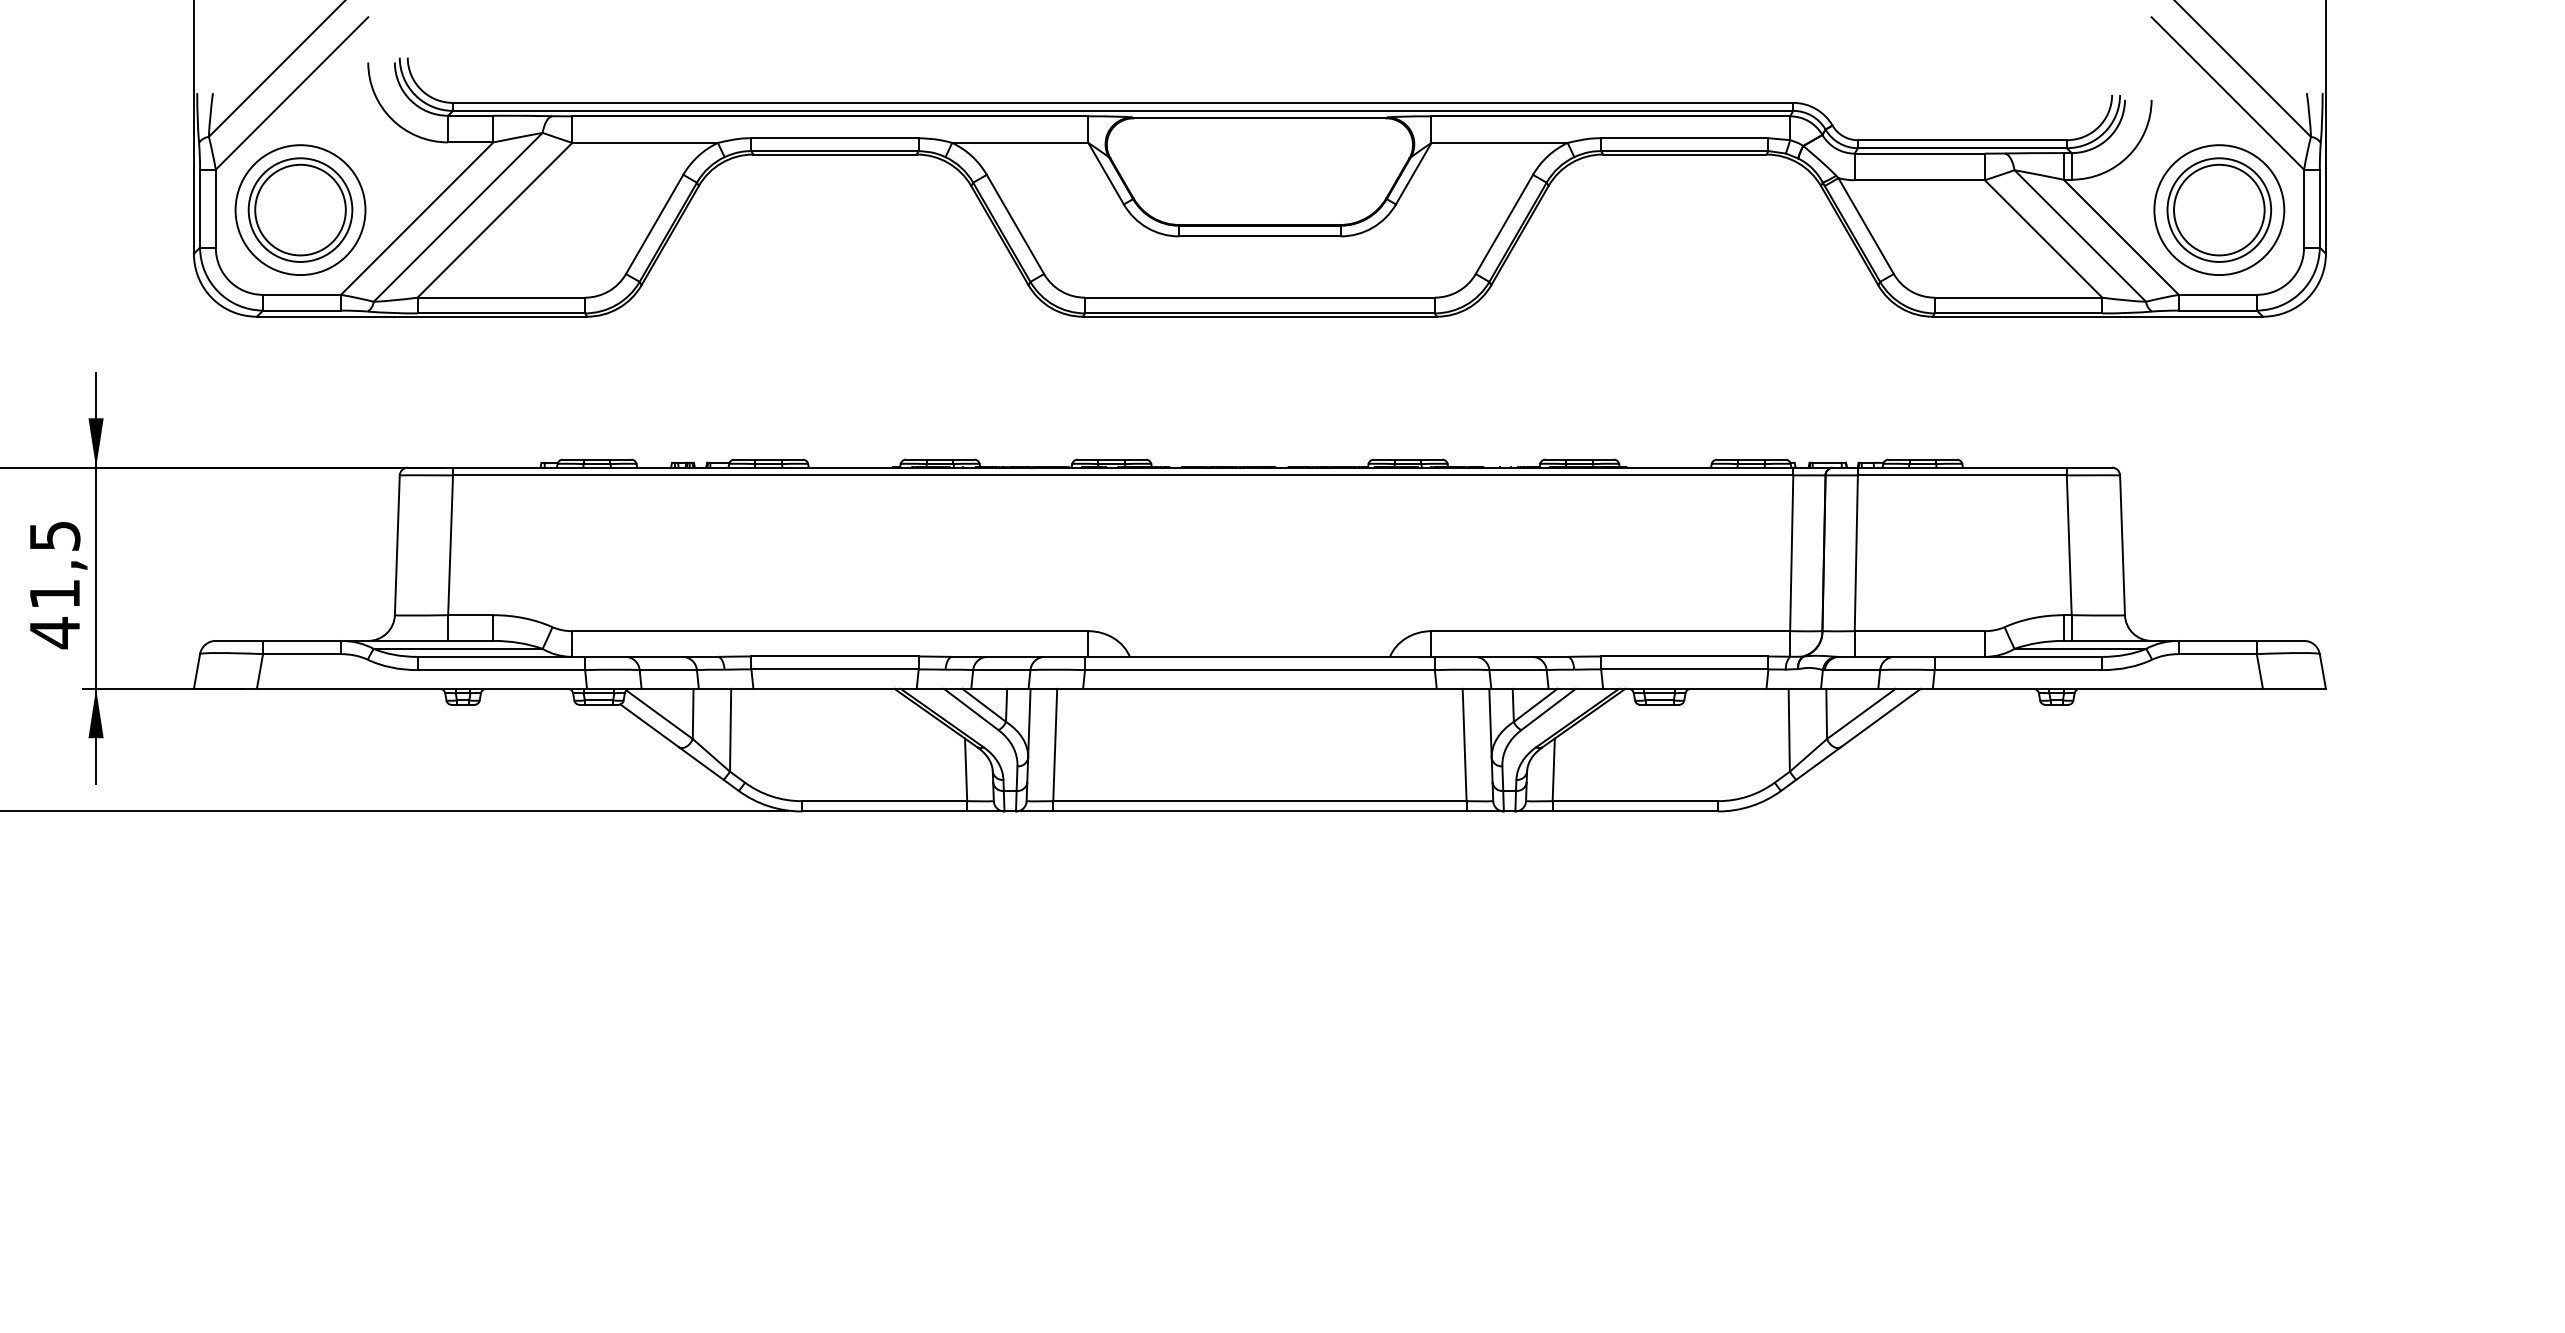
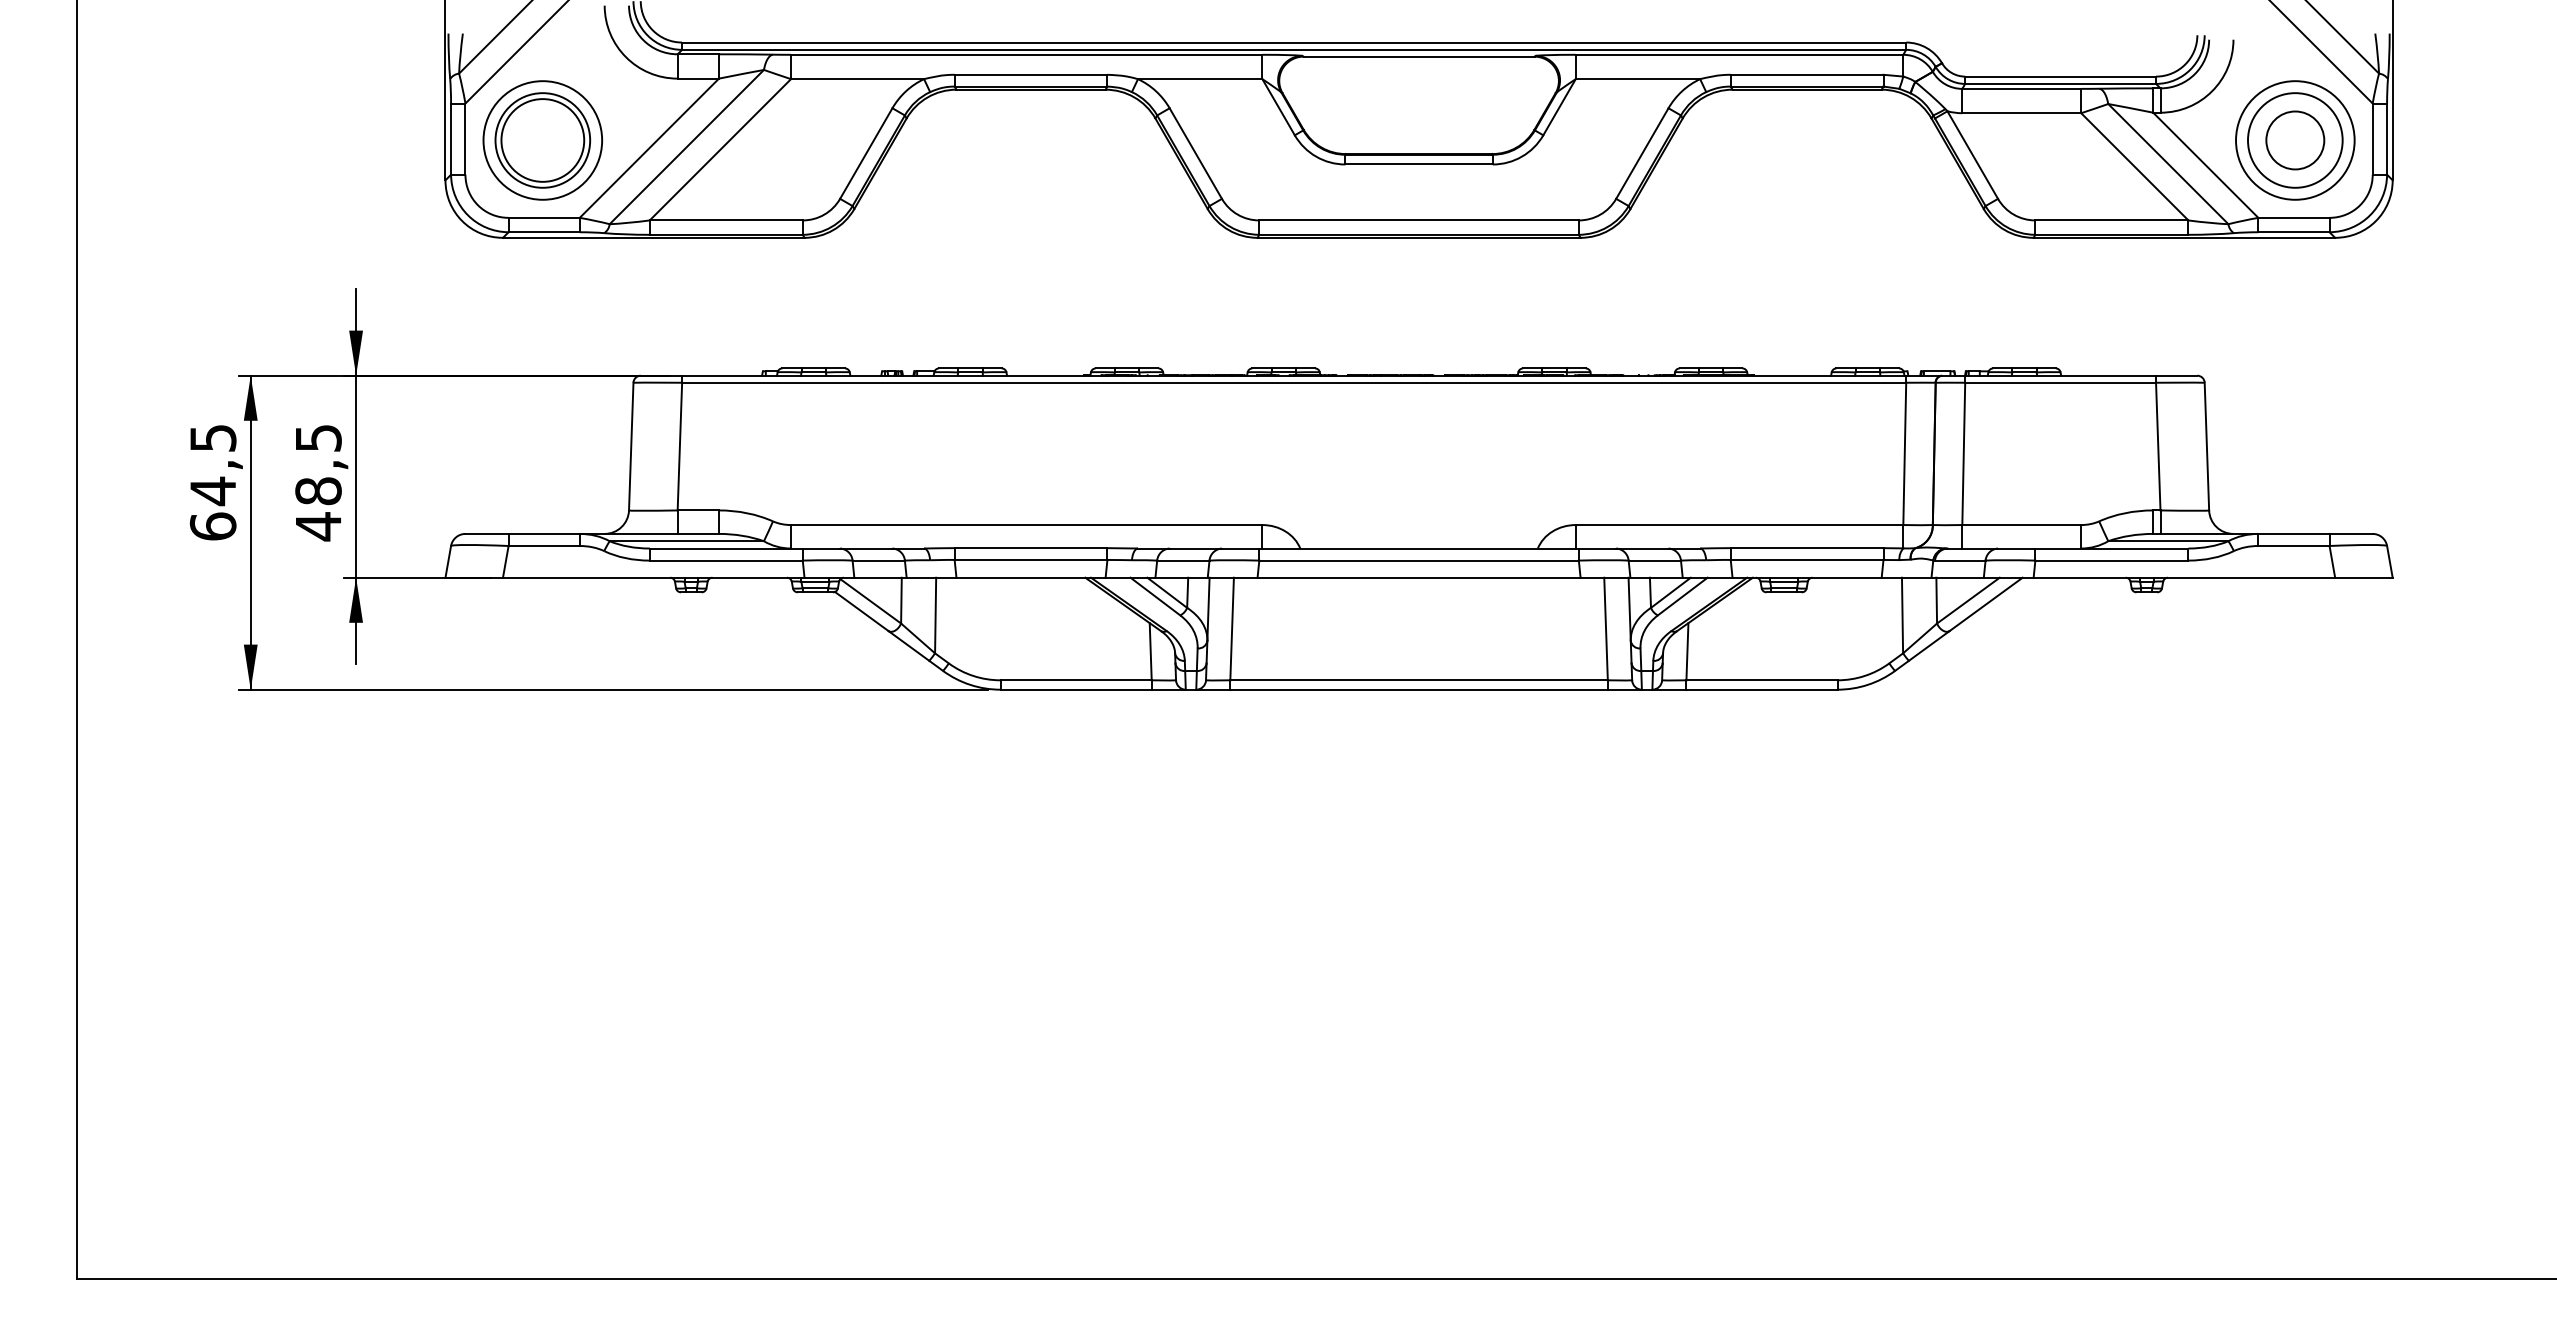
circle: (2218, 210) -> (2294, 140), size x0.7
text: (54, 594) -> (318, 491), 41,5 -> 48,5

